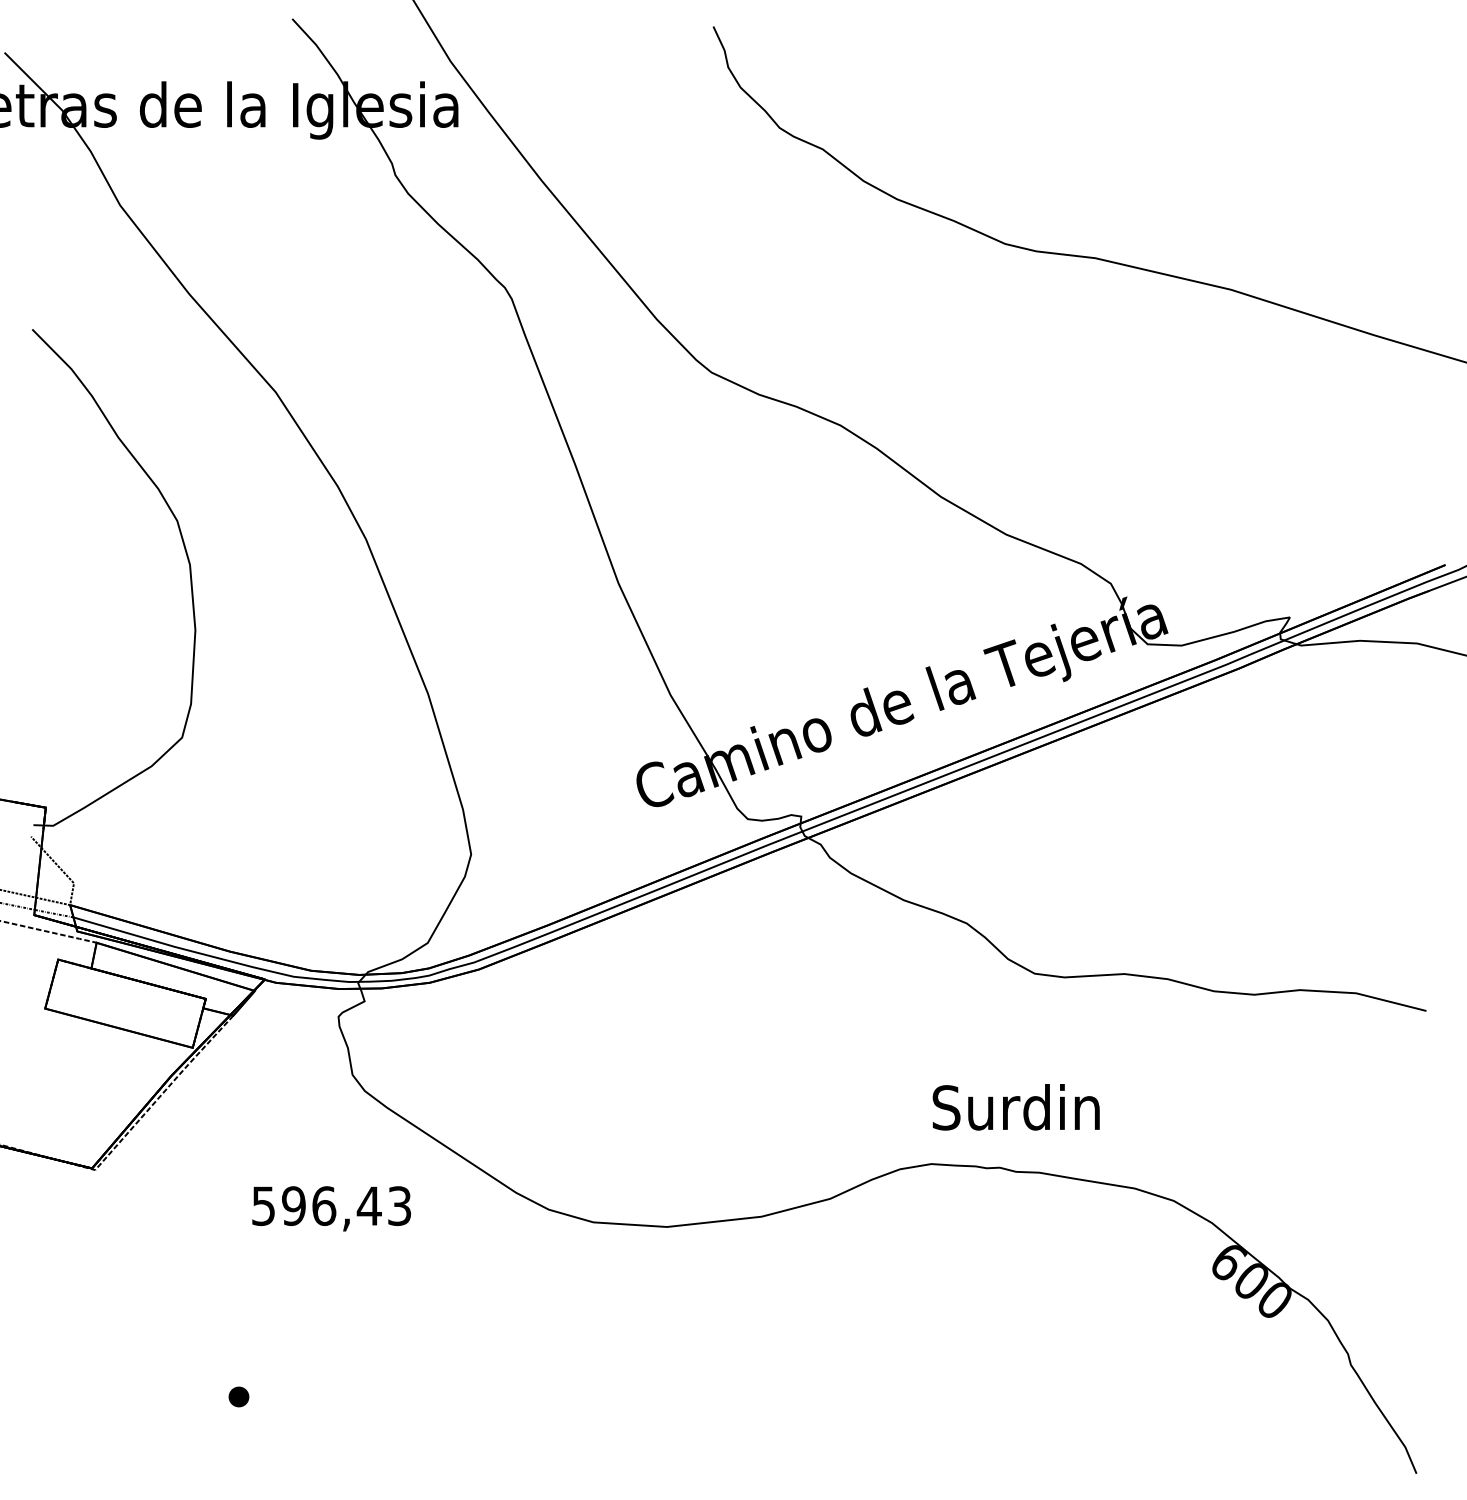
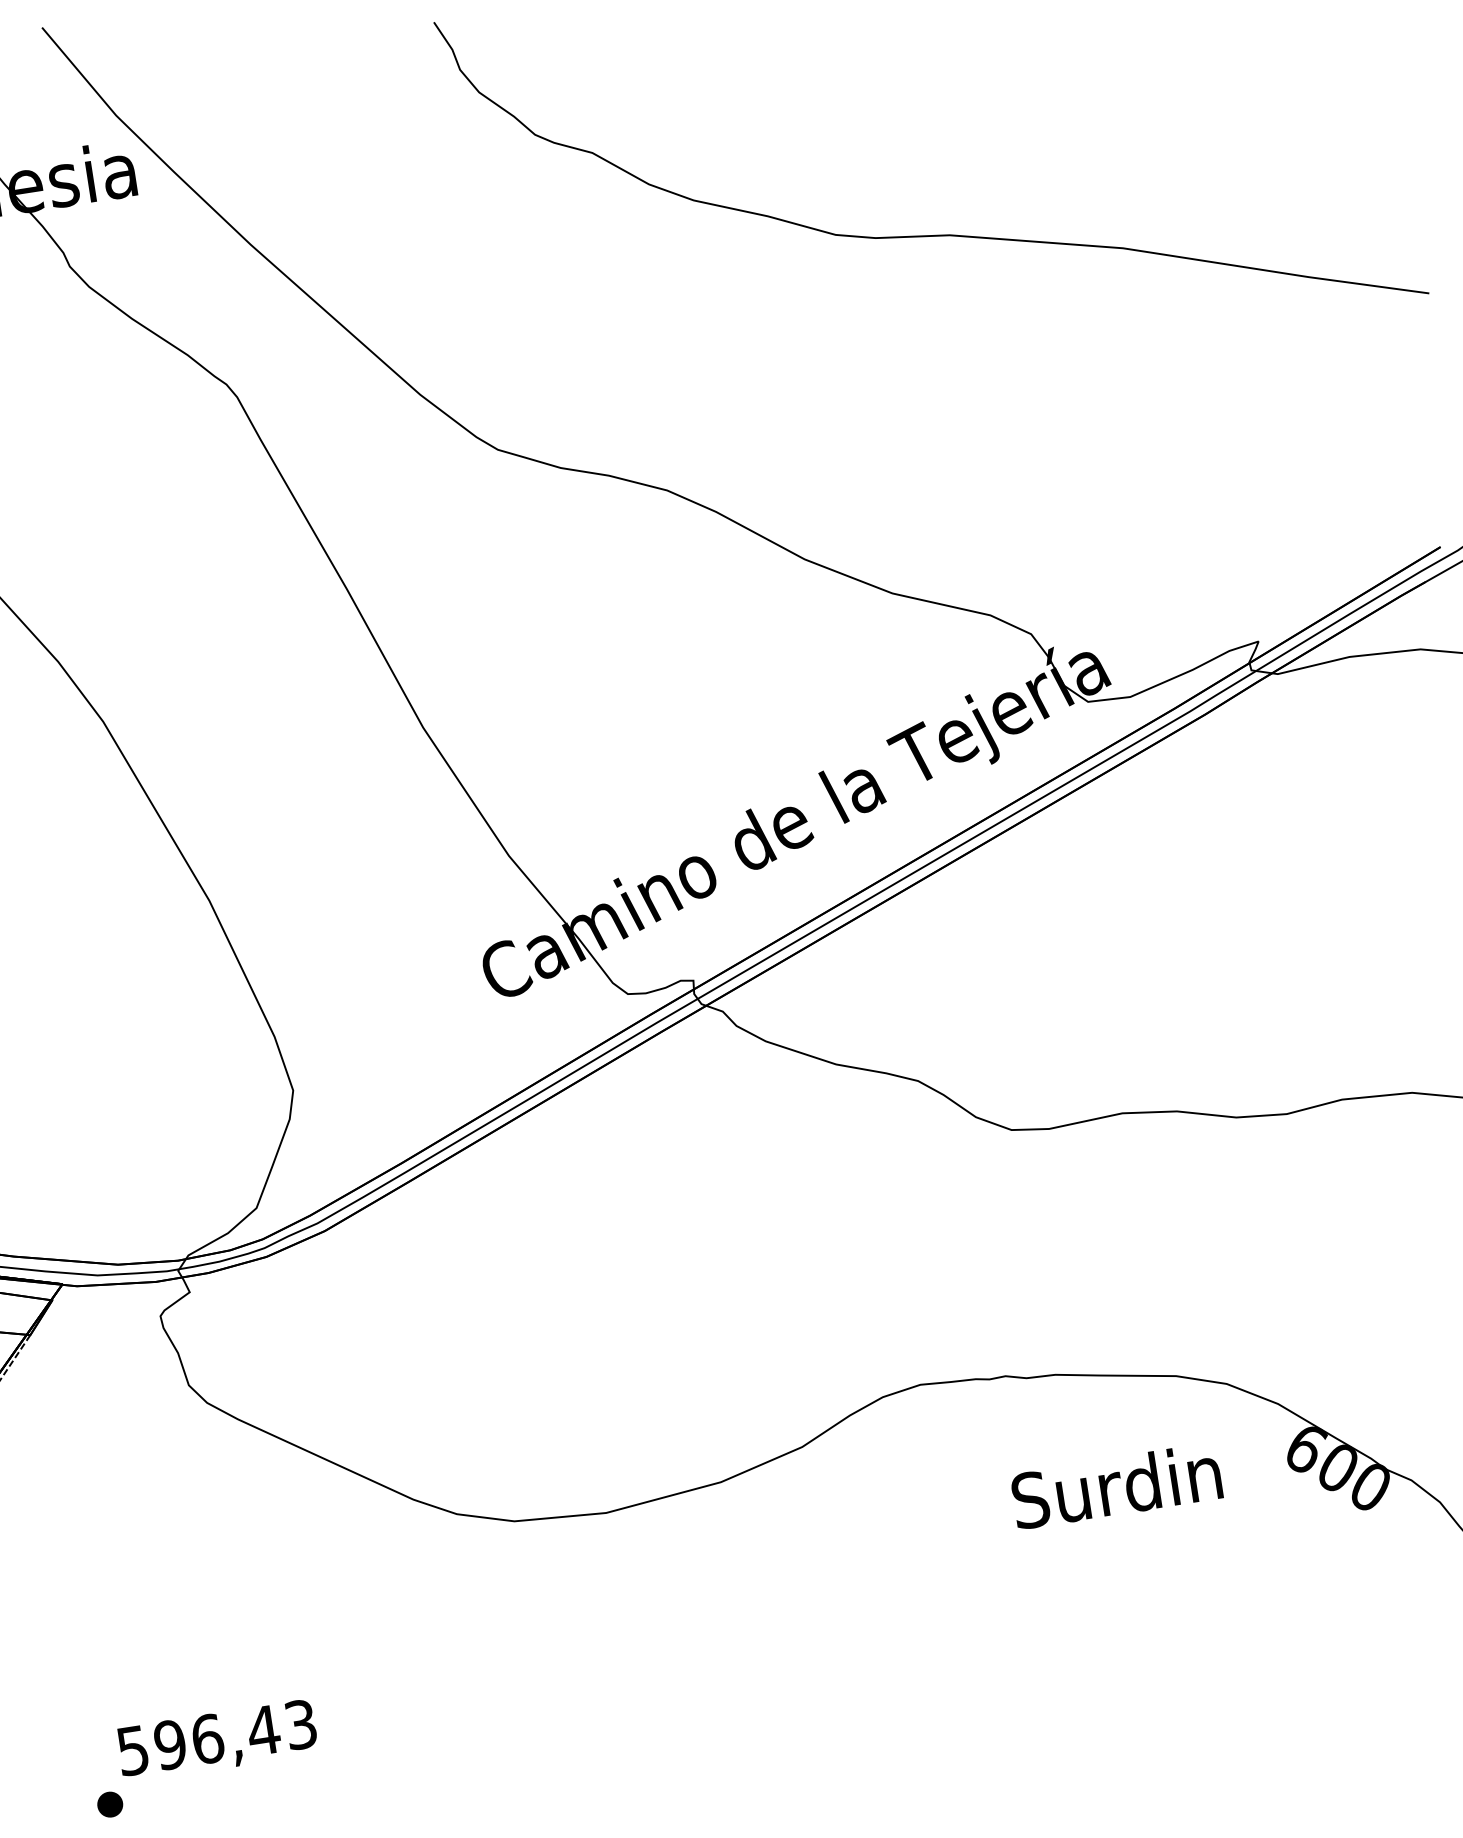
text: (1015, 1107) -> (1115, 1486), moved
text: (331, 1208) -> (217, 1740), moved

